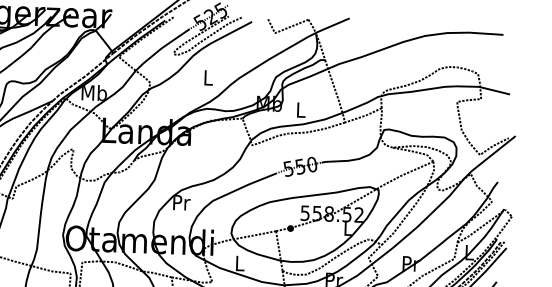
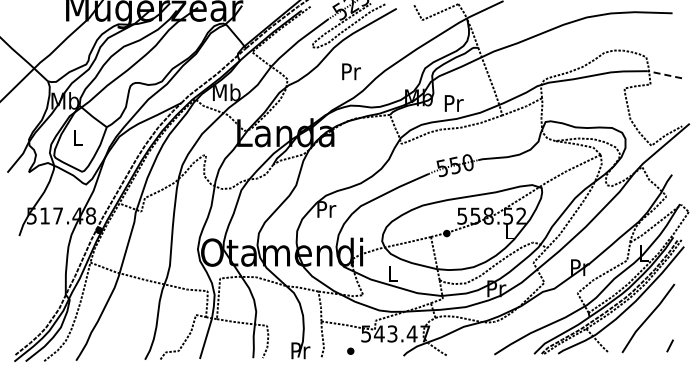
text: (208, 77) -> (351, 71), L -> Pr
line: (494, 90) -> (664, 74), solid -> dashed
text: (300, 110) -> (453, 103), L -> Pr

